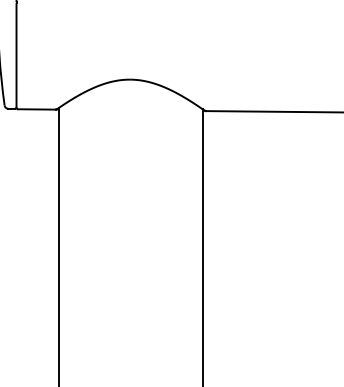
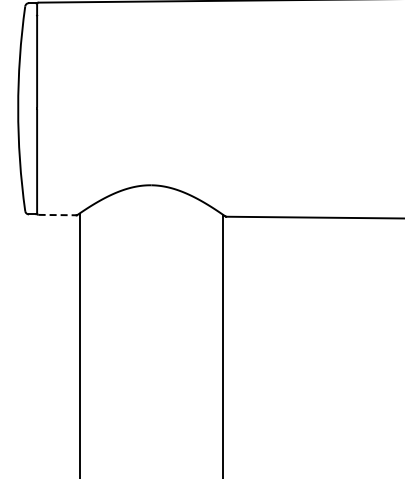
line: (36, 109) -> (57, 215), solid -> dashed

